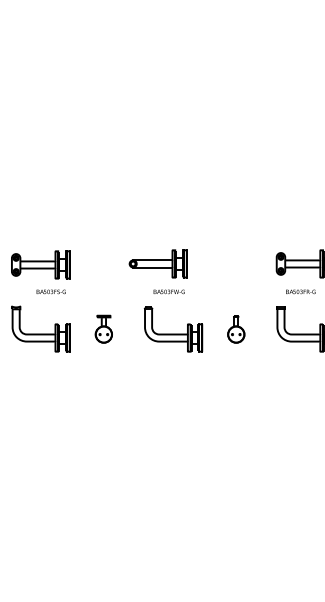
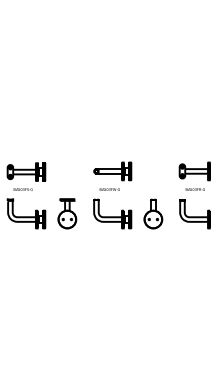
part: (157, 264) -> (112, 171), moved
text: (50, 291) -> (22, 189), moved
part: (104, 328) -> (67, 213), size x1.67
part: (236, 328) -> (153, 213), size x1.67

